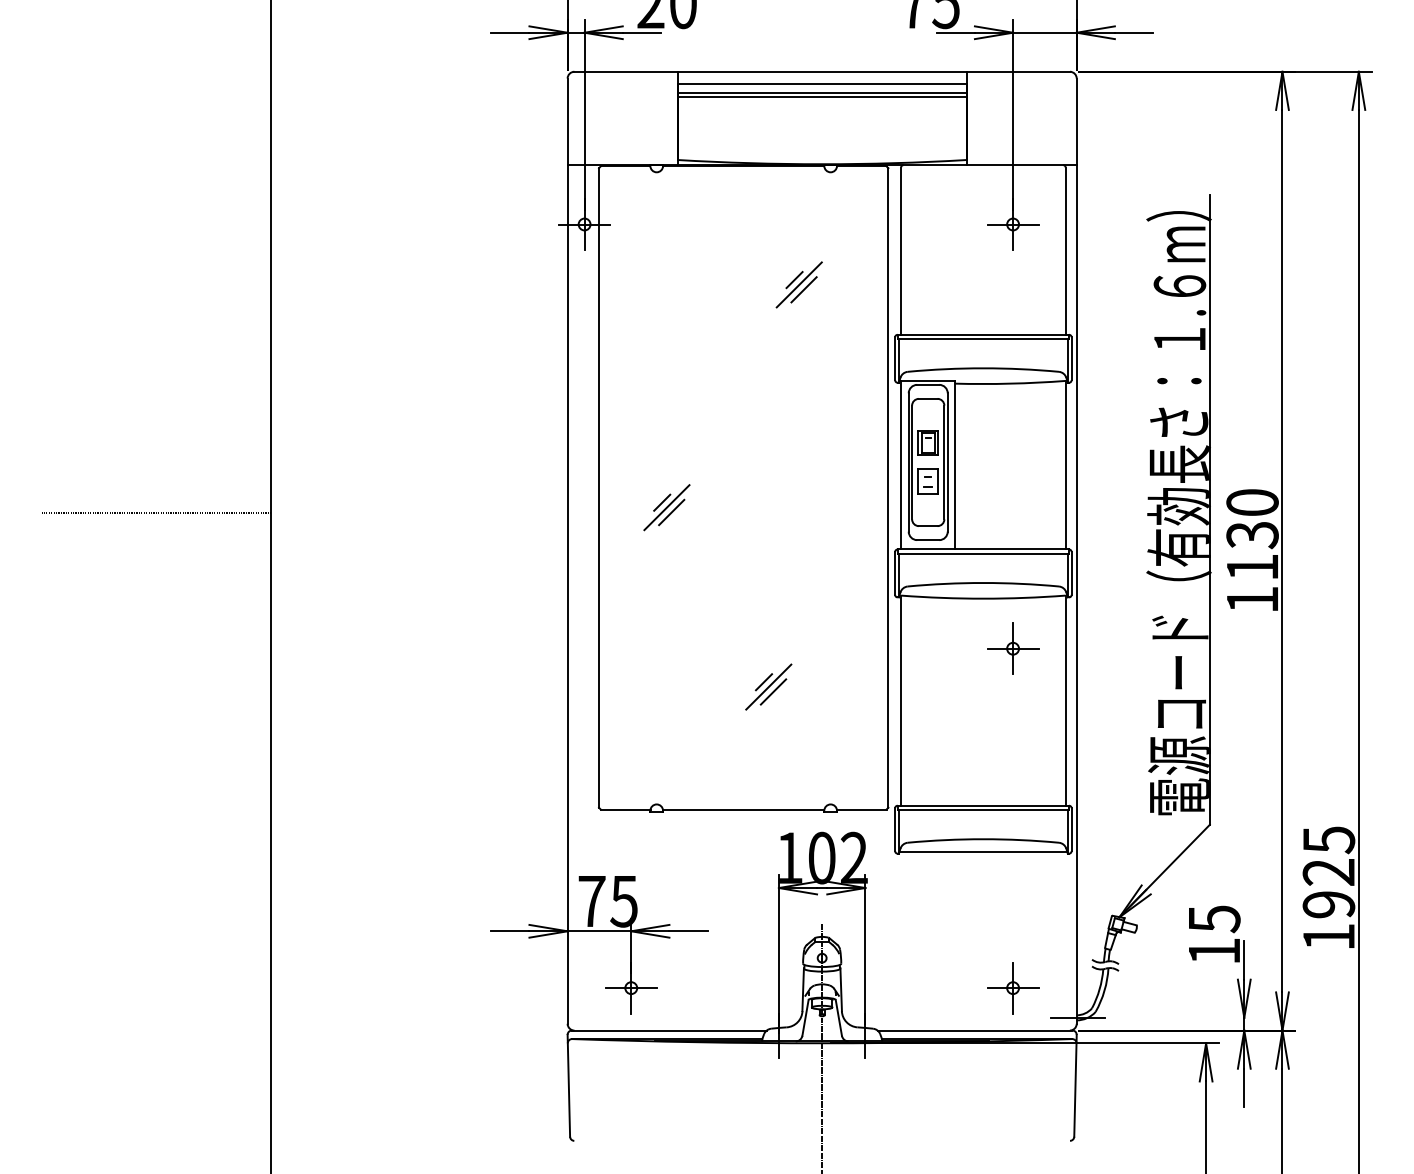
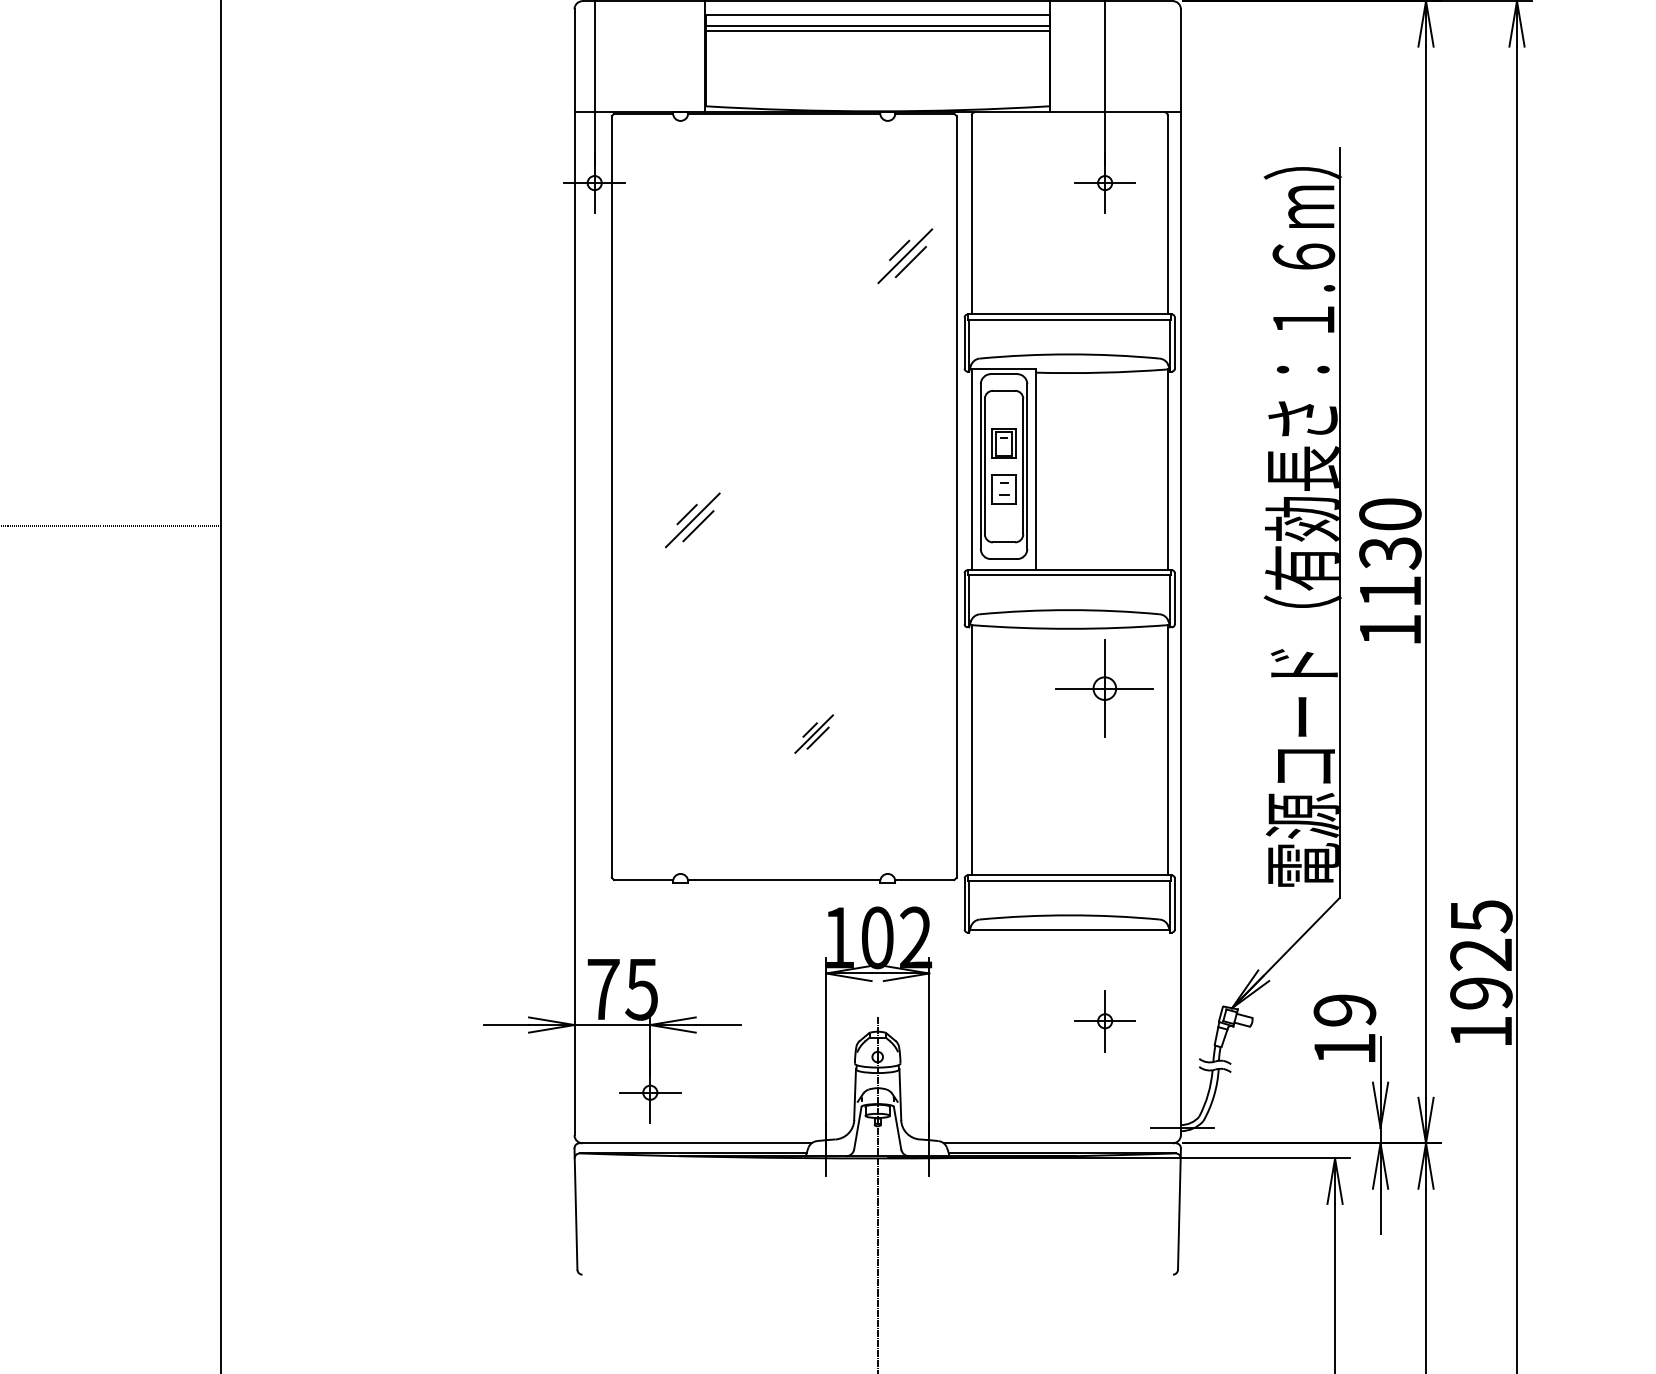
part: (798, 284) -> (904, 255), moved
part: (1013, 648) -> (1105, 688), size x1.6
part: (768, 686) -> (813, 733), size x0.7
text: (1214, 919) -> (1345, 1010), 15 -> 19
part: (1013, 988) -> (1105, 1021), moved

